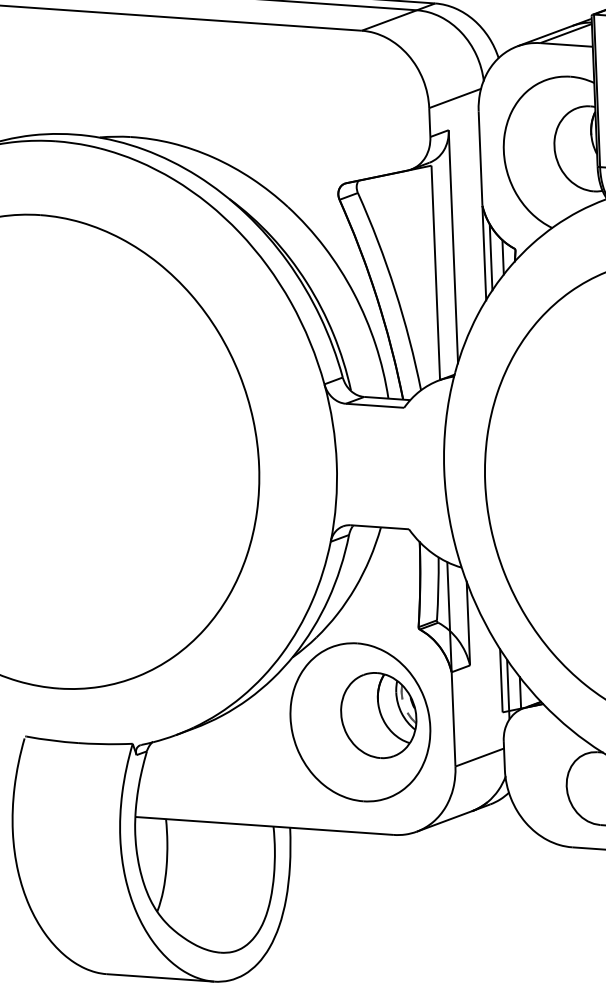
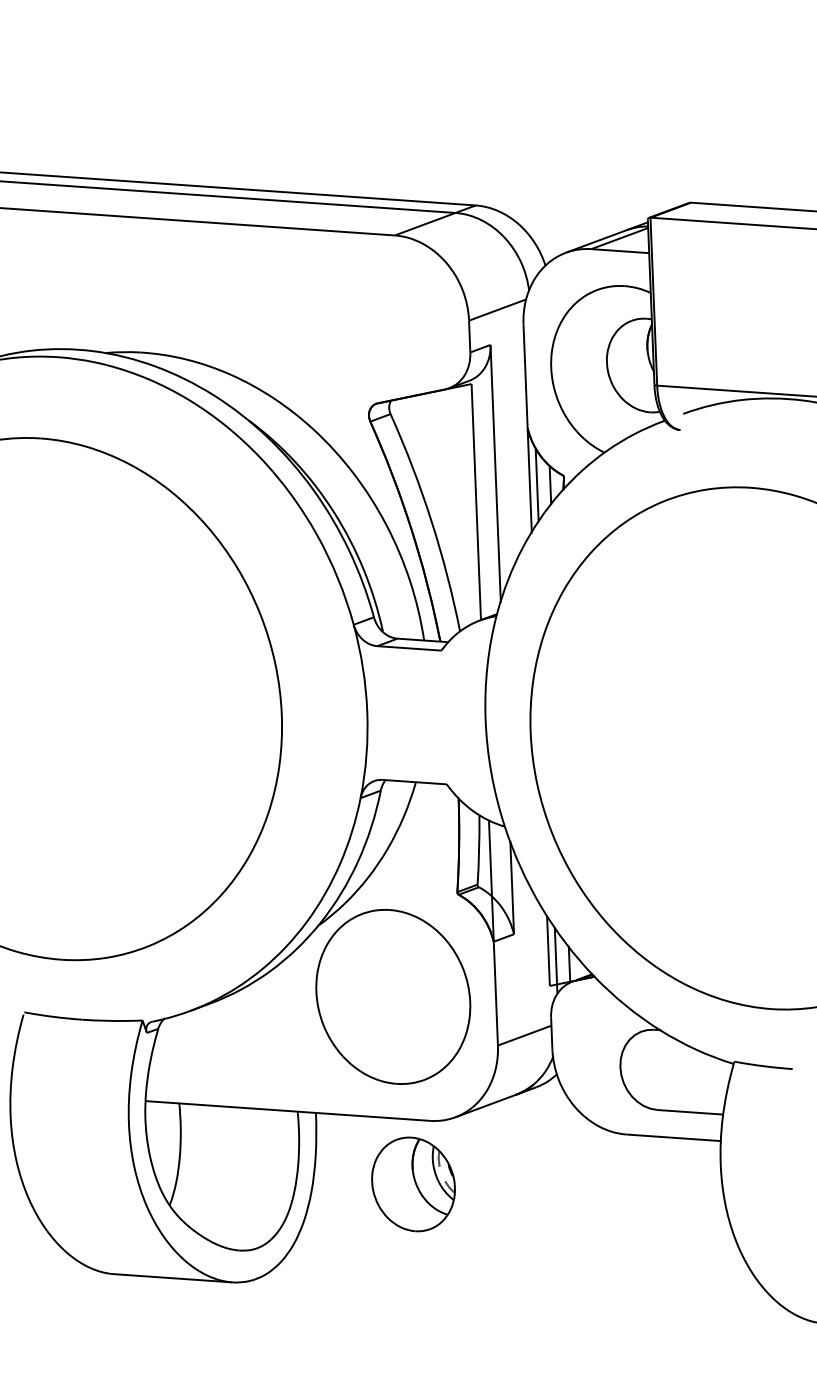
part: (378, 715) -> (413, 1184), moved

